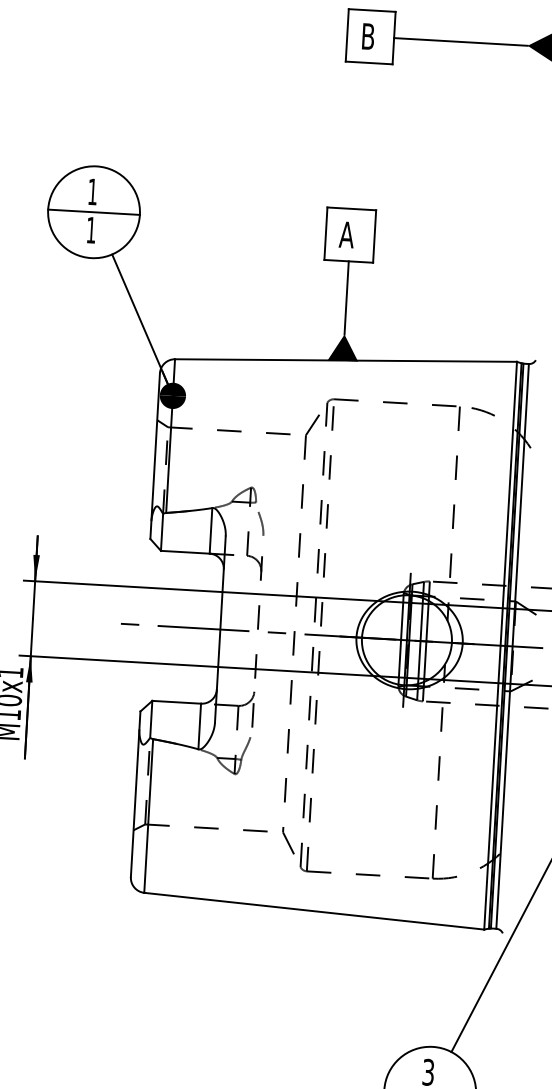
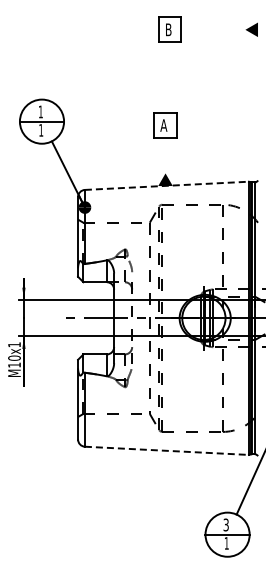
line: (461, 41) -> (213, 29), removed
line: (346, 297) -> (165, 155), removed
line: (347, 359) -> (167, 185), solid -> dashed
line: (315, 910) -> (167, 450), solid -> dashed

